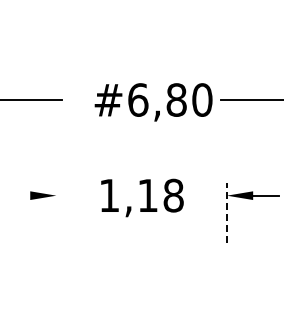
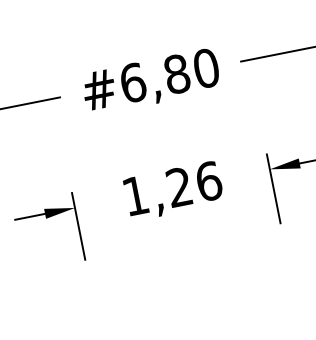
text: (153, 102) -> (151, 82), moved
line: (17, 195) -> (30, 216), added
text: (160, 195) -> (193, 184), 1,18 -> 1,26
line: (56, 211) -> (78, 226), added
line: (226, 212) -> (273, 188), dashed -> solid

